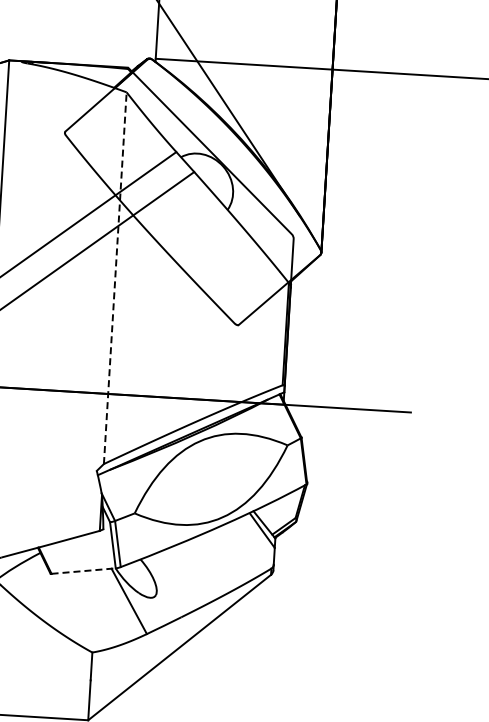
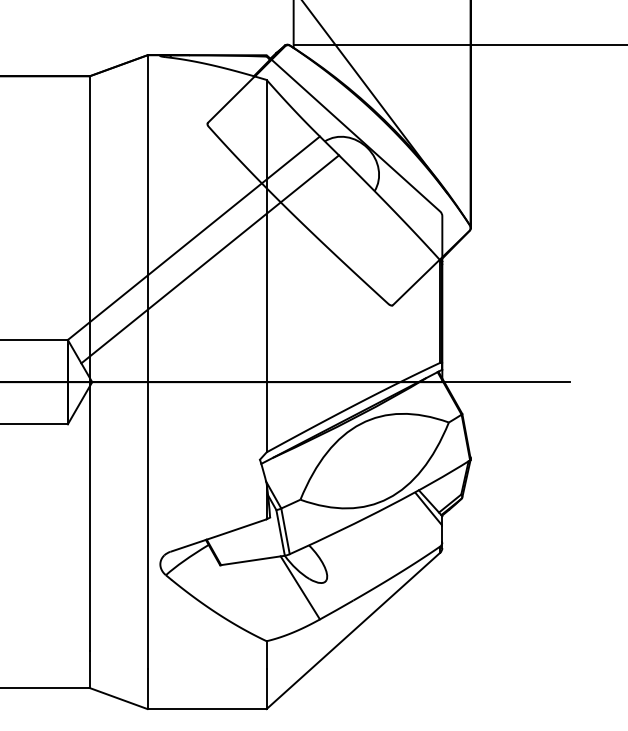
line: (115, 277) -> (266, 265), dashed -> solid
line: (84, 571) -> (253, 560), dashed -> solid

